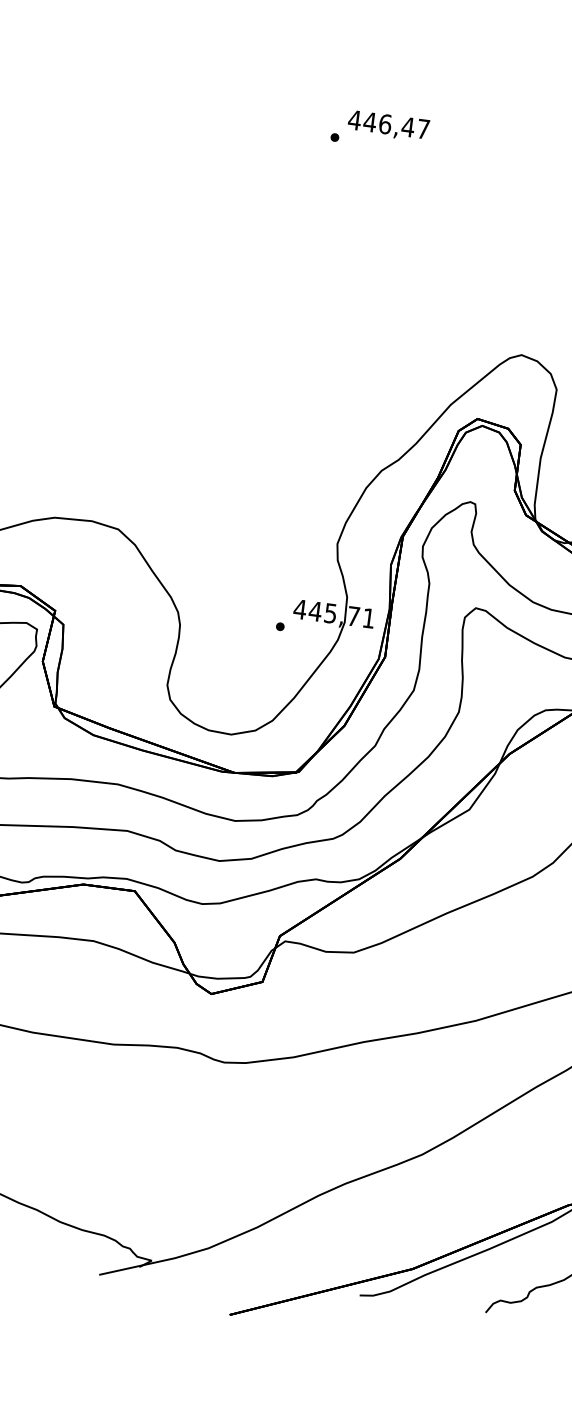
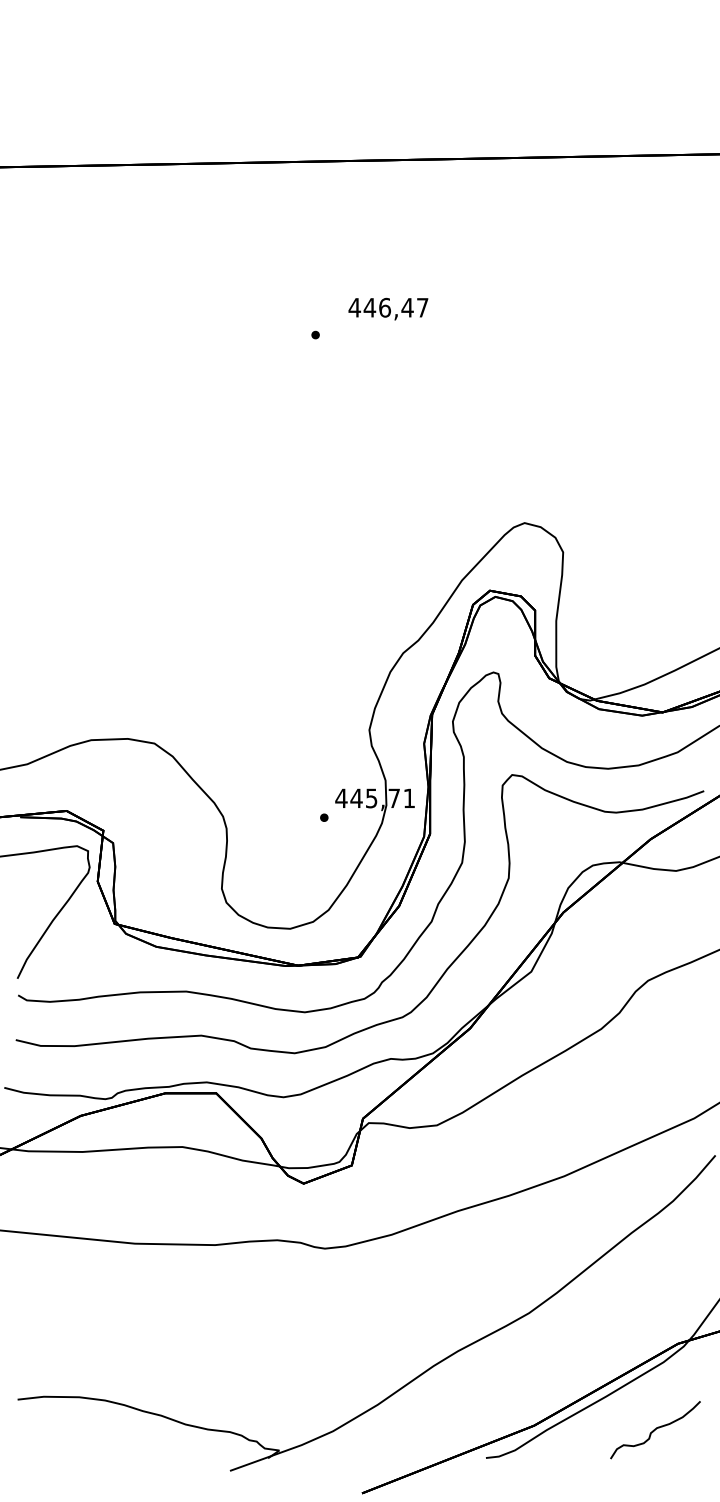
text: (388, 125) -> (388, 308), moved

